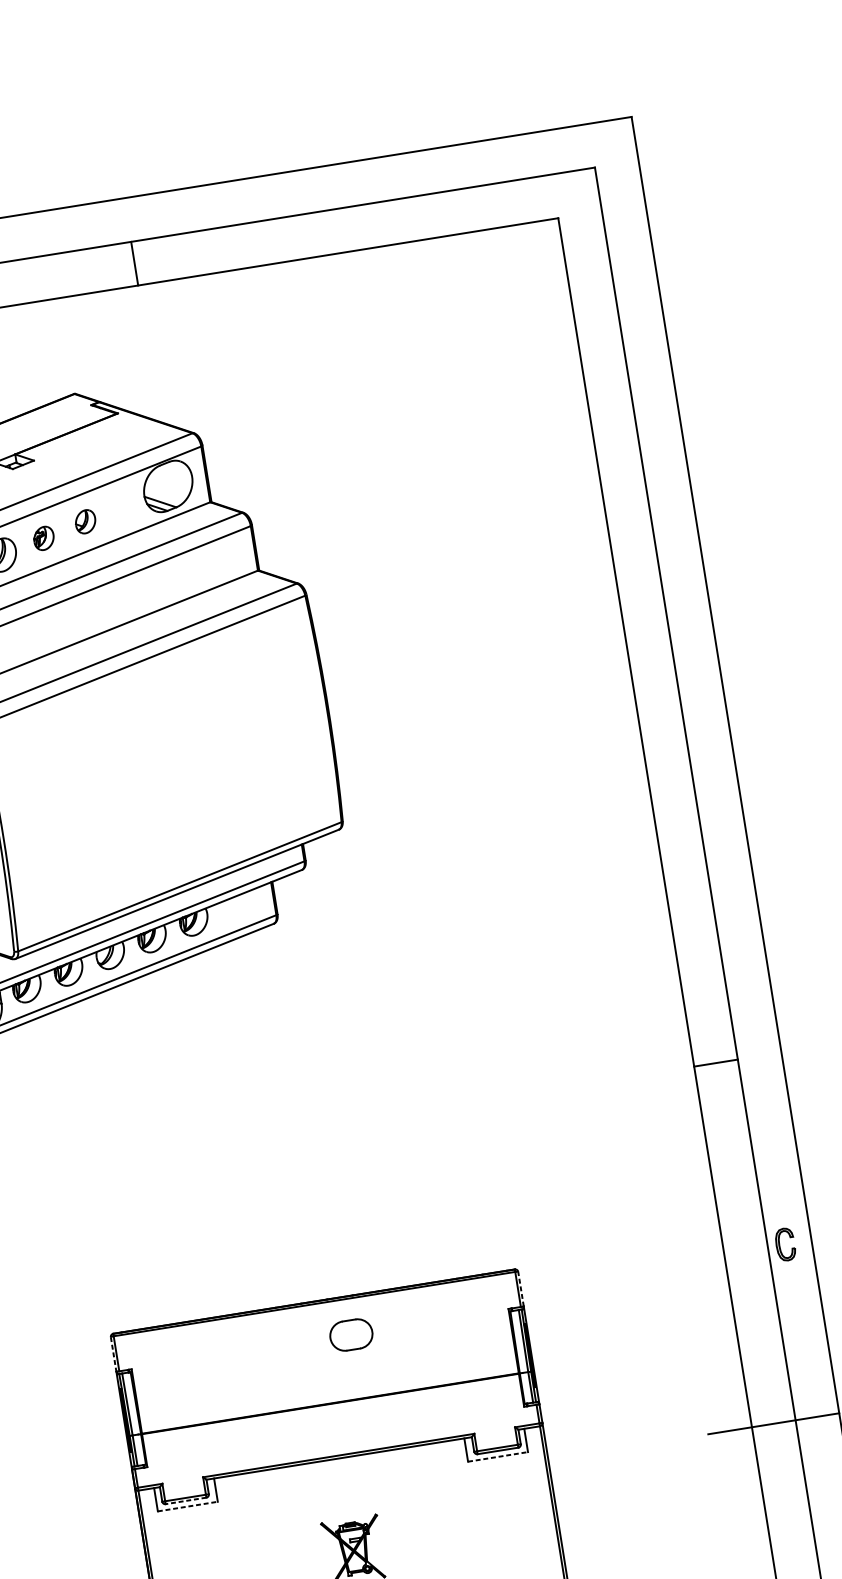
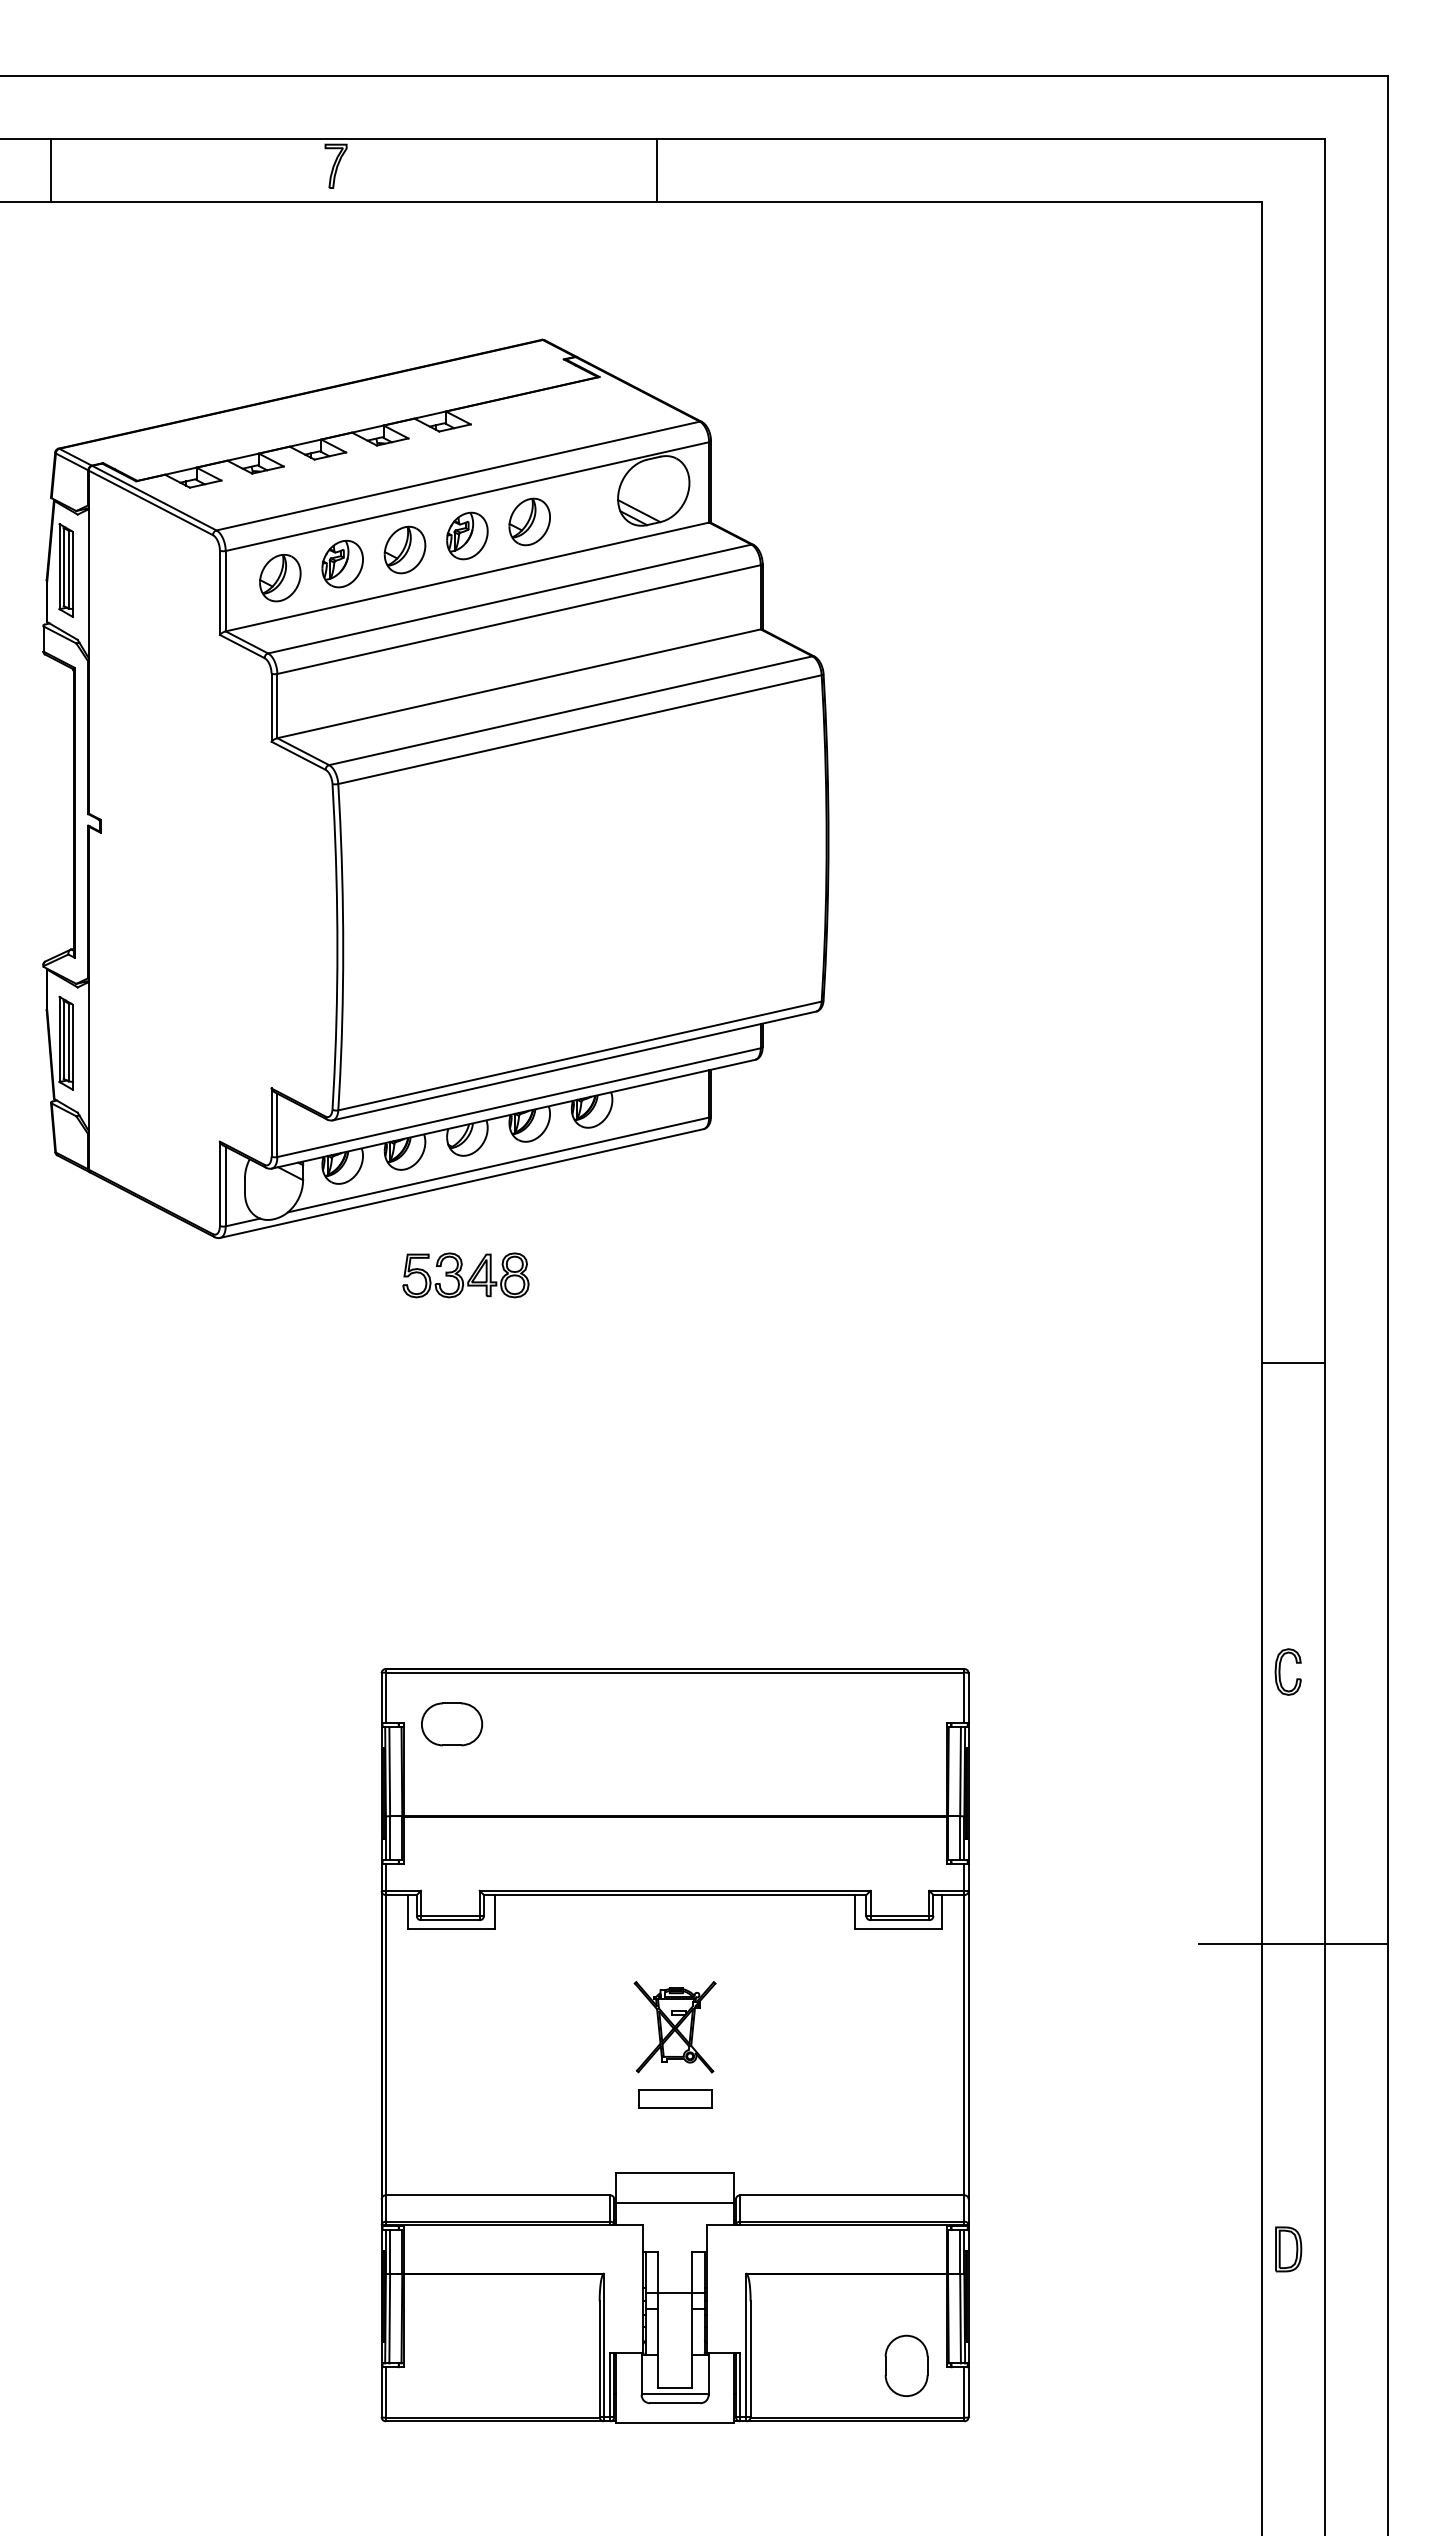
part: (85, 521) -> (529, 521), size x1.43
part: (43, 538) -> (467, 535), size x1.43
part: (124, 1051) -> (465, 1275), added
line: (716, 1063) -> (1293, 1363), moved
part: (780, 1245) -> (1280, 1671), moved
line: (520, 1289) -> (968, 1698), dashed -> solid
part: (351, 1335) -> (451, 1724), moved
line: (113, 1354) -> (381, 1698), dashed -> solid
line: (498, 1456) -> (899, 1928), dashed -> solid
line: (185, 1501) -> (449, 1920), dashed -> solid
line: (188, 1506) -> (452, 1928), dashed -> solid

